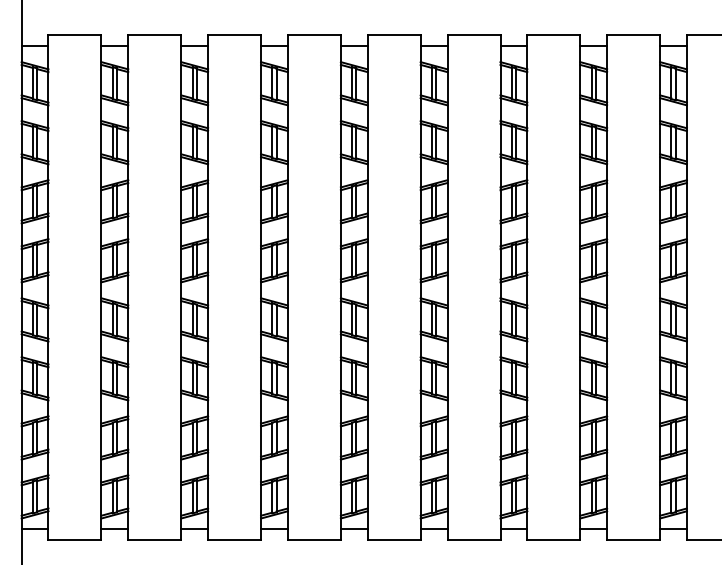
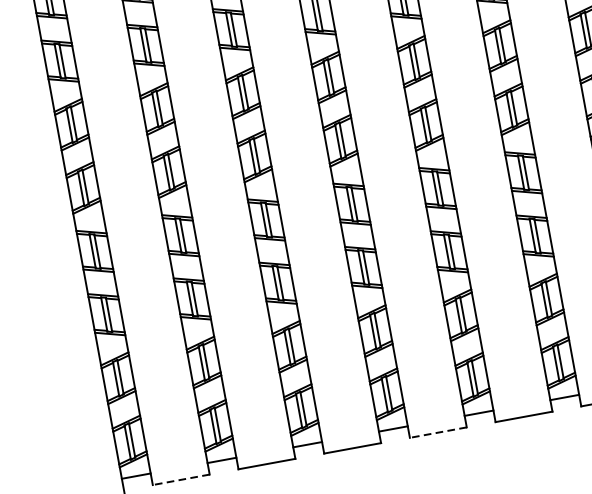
line: (74, 539) -> (180, 479), solid -> dashed
line: (313, 539) -> (437, 432), solid -> dashed

